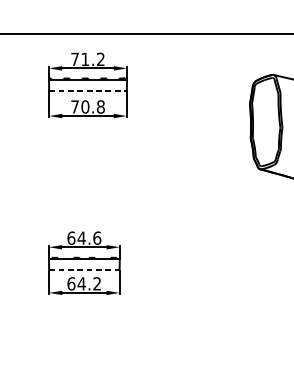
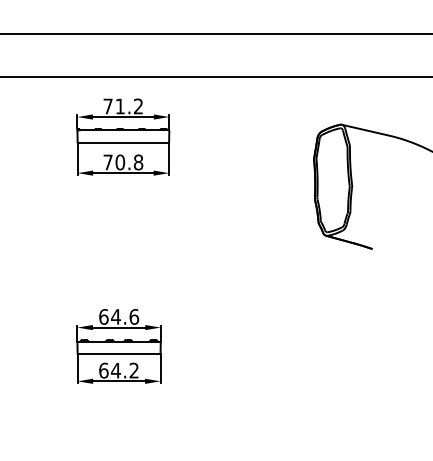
line: (88, 90) -> (123, 143), dashed -> solid
line: (84, 270) -> (119, 354), dashed -> solid

